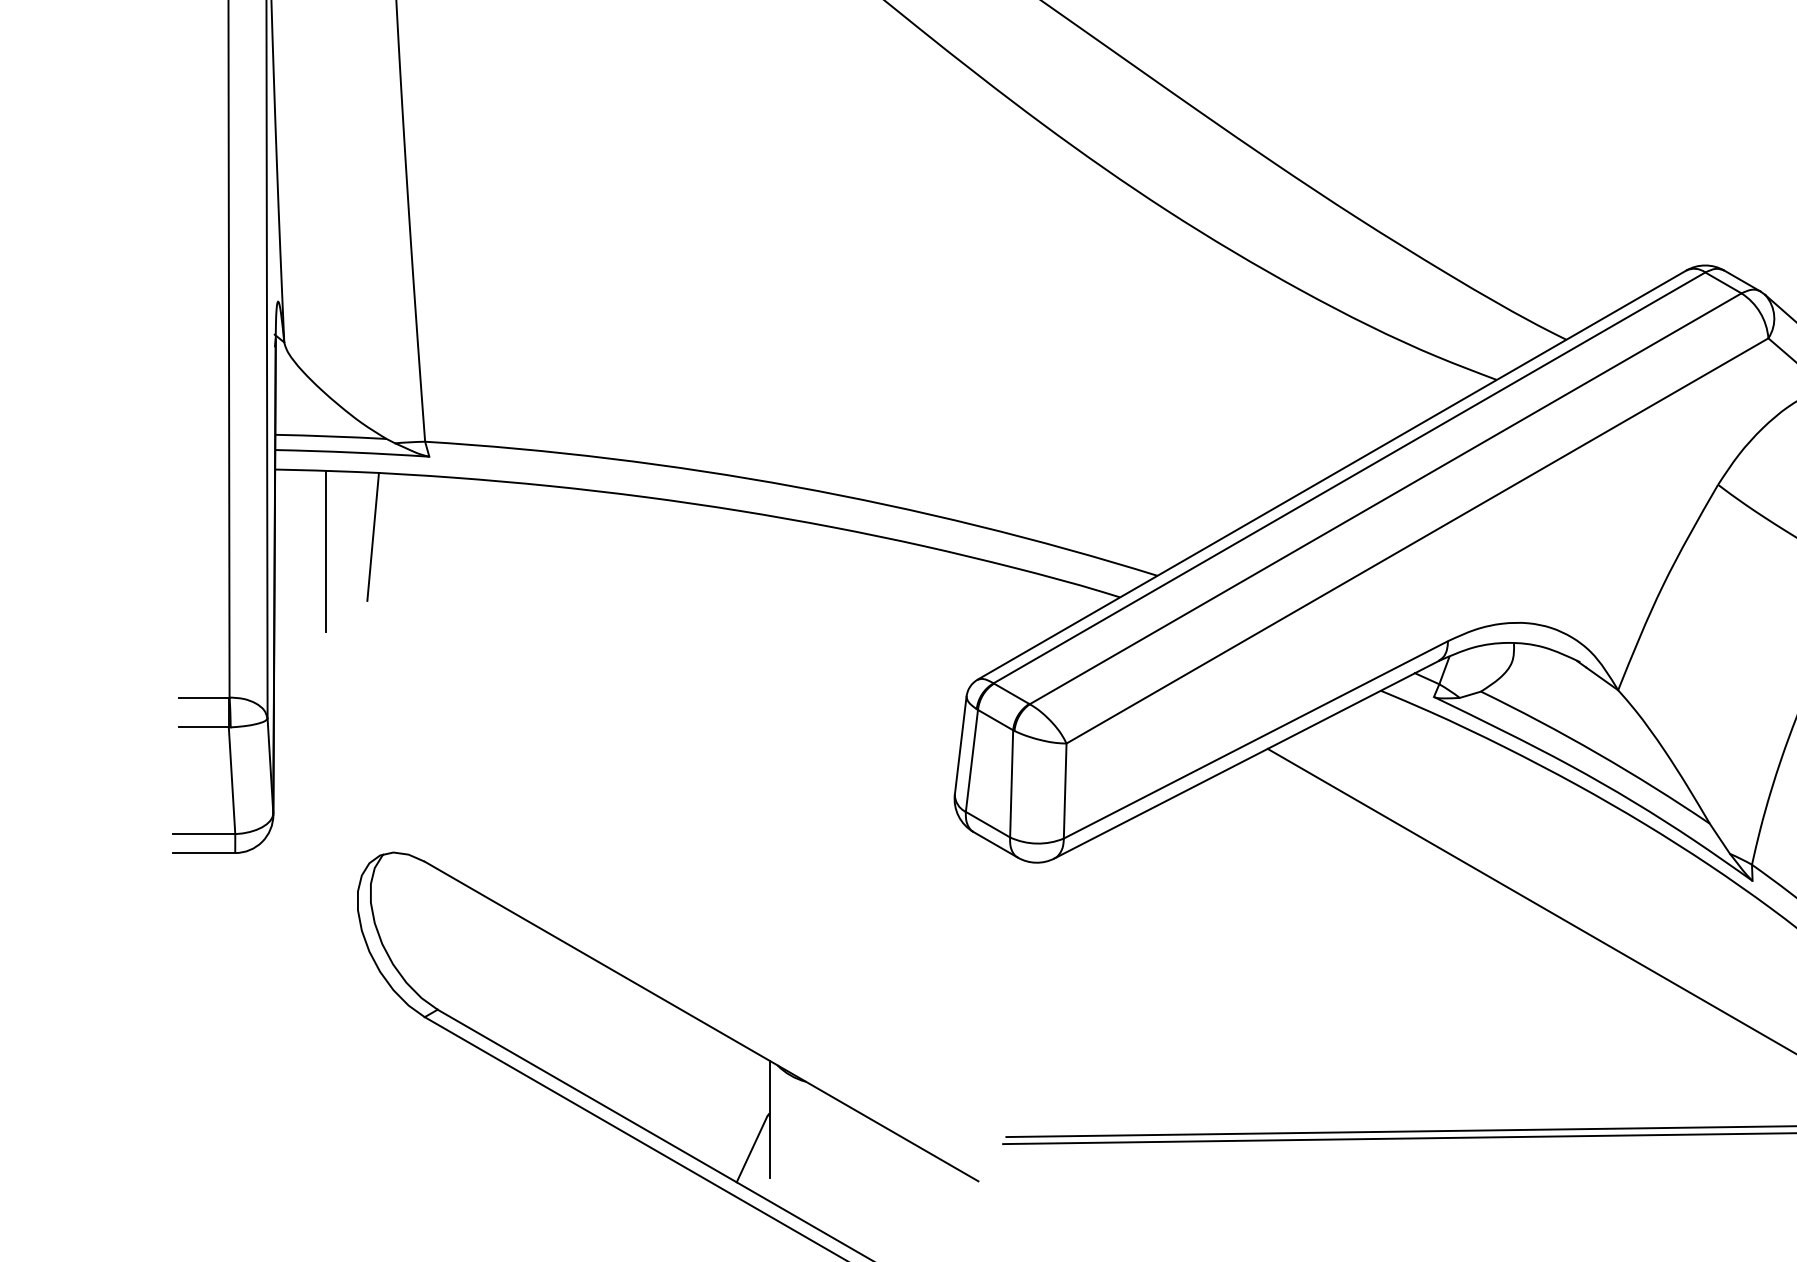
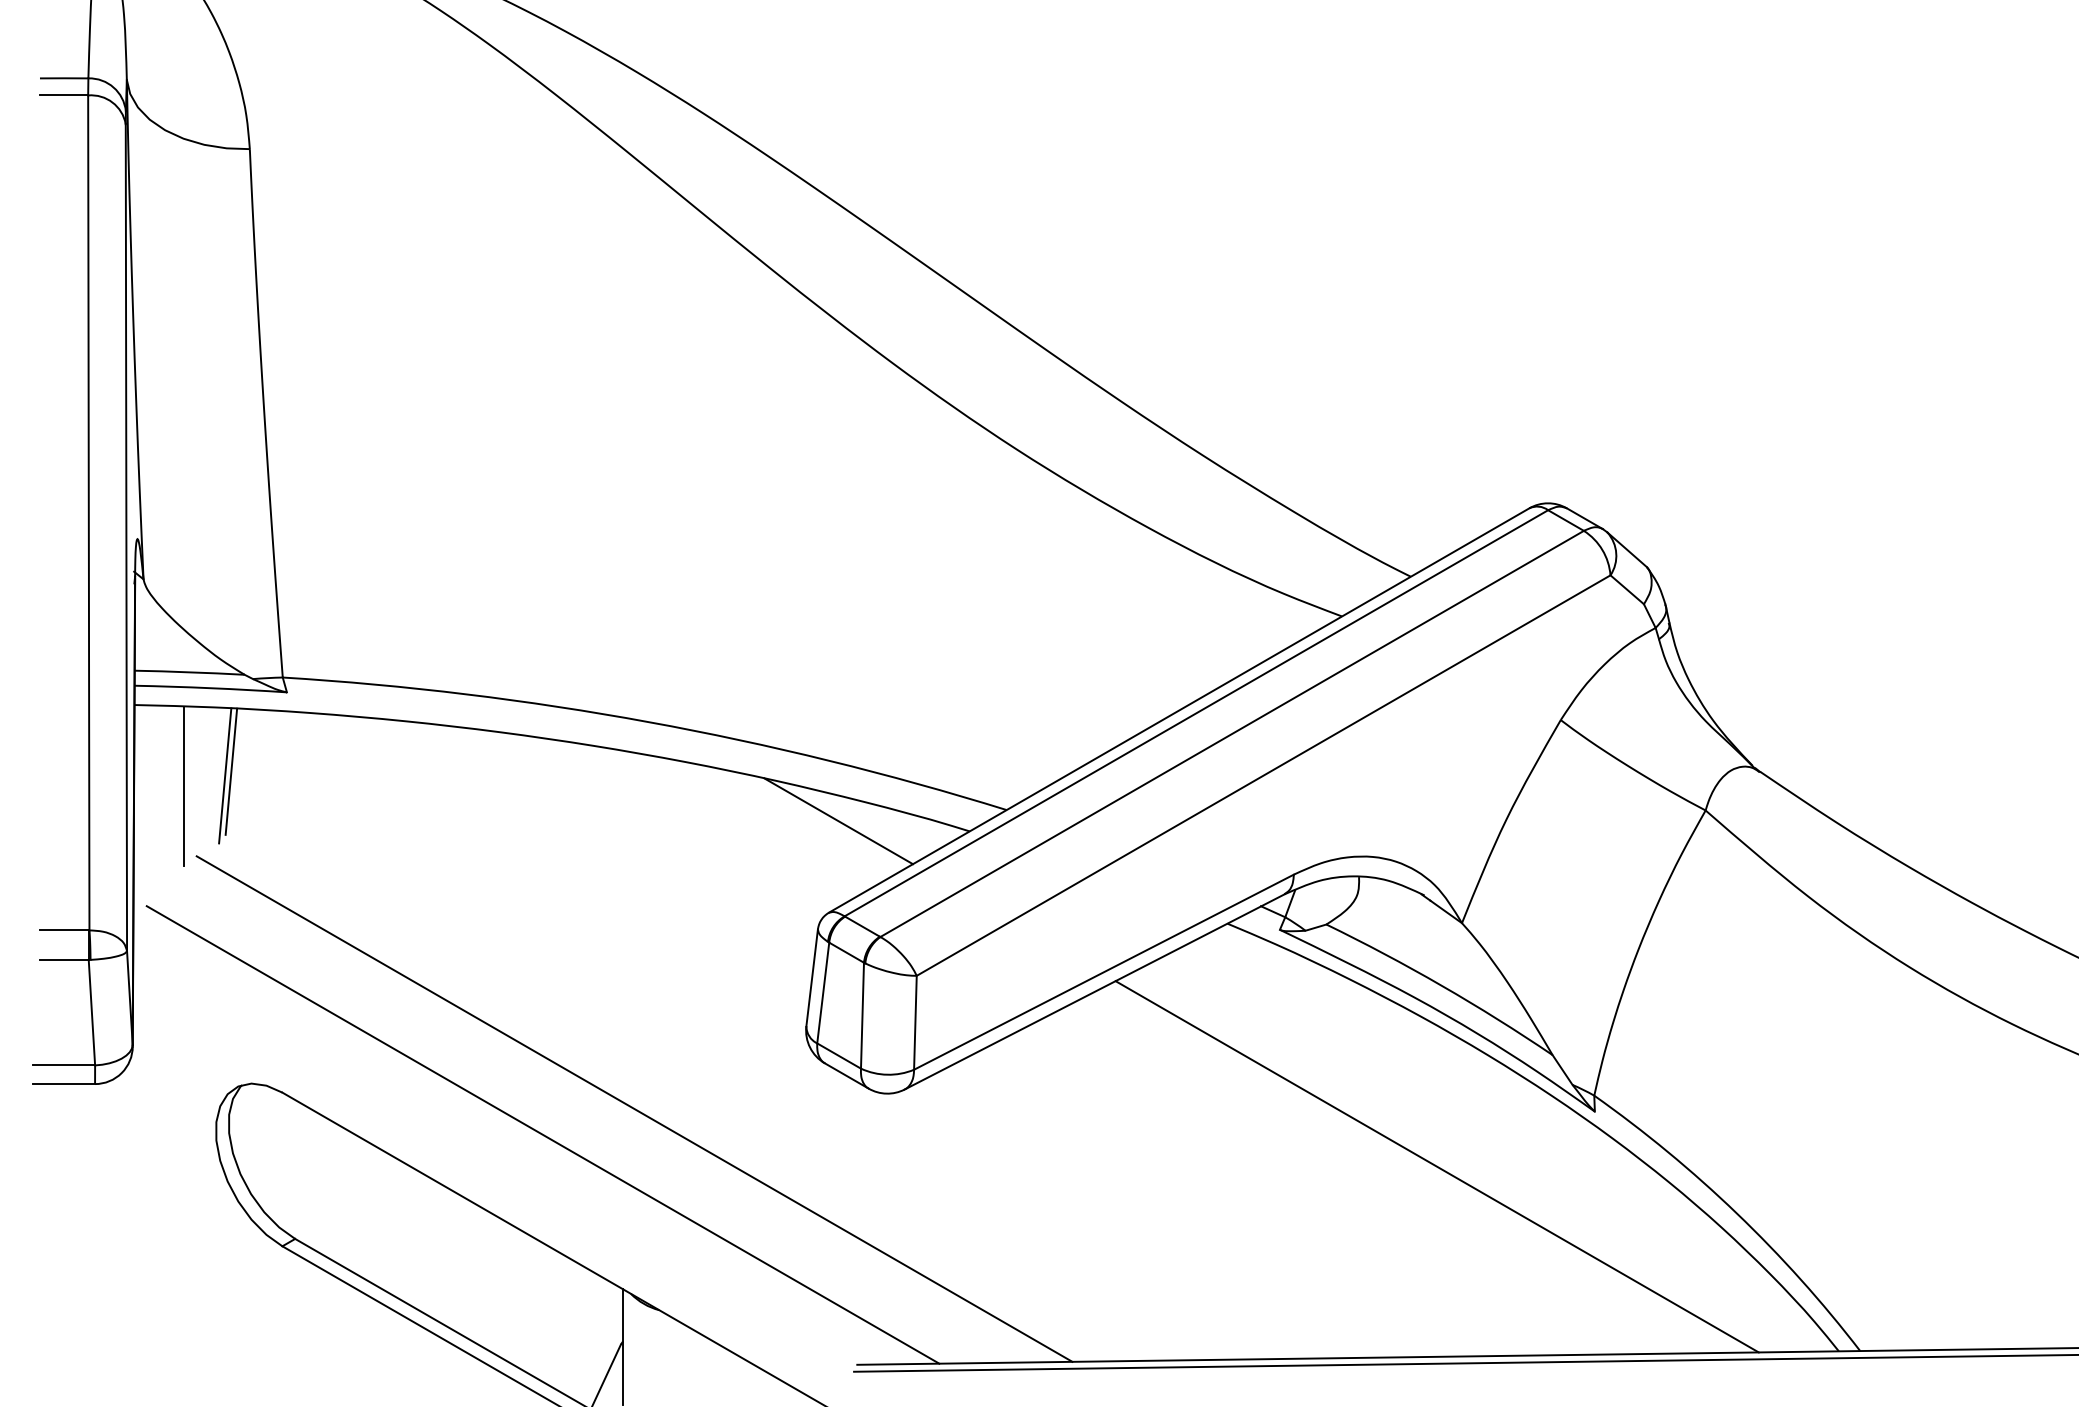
line: (367, 540) -> (225, 775), added
line: (987, 587) -> (838, 821), added
line: (780, 877) -> (634, 1108), added
line: (687, 904) -> (542, 1134), added

